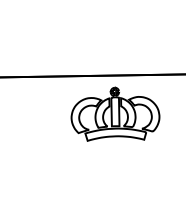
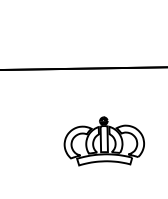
part: (114, 114) -> (103, 141), moved

